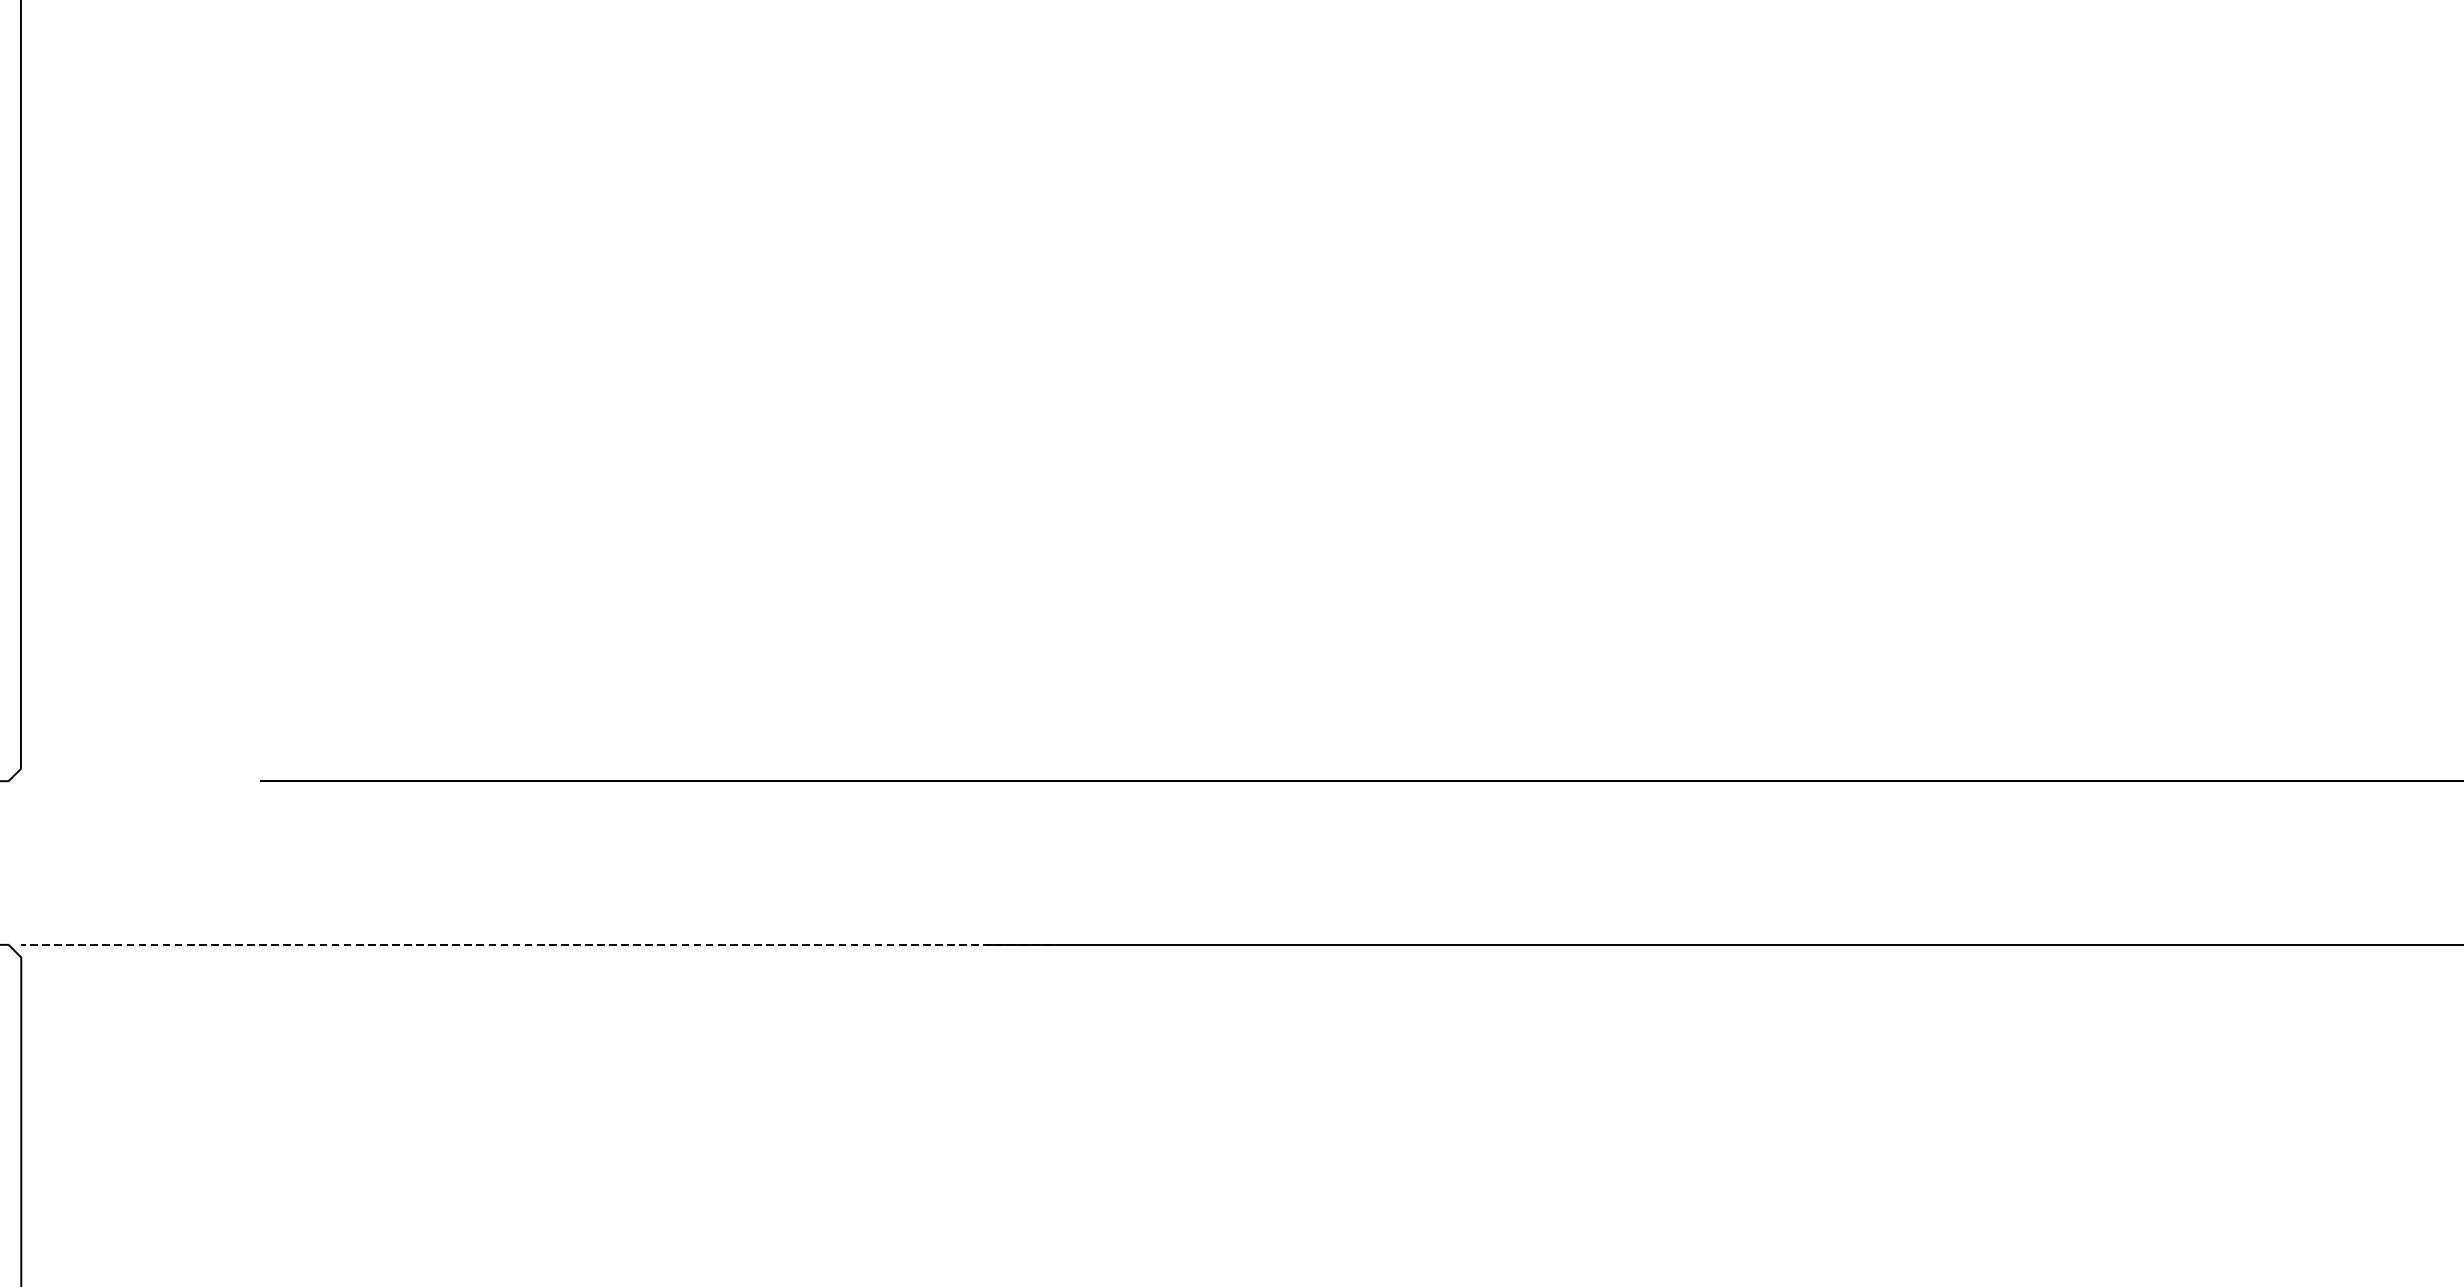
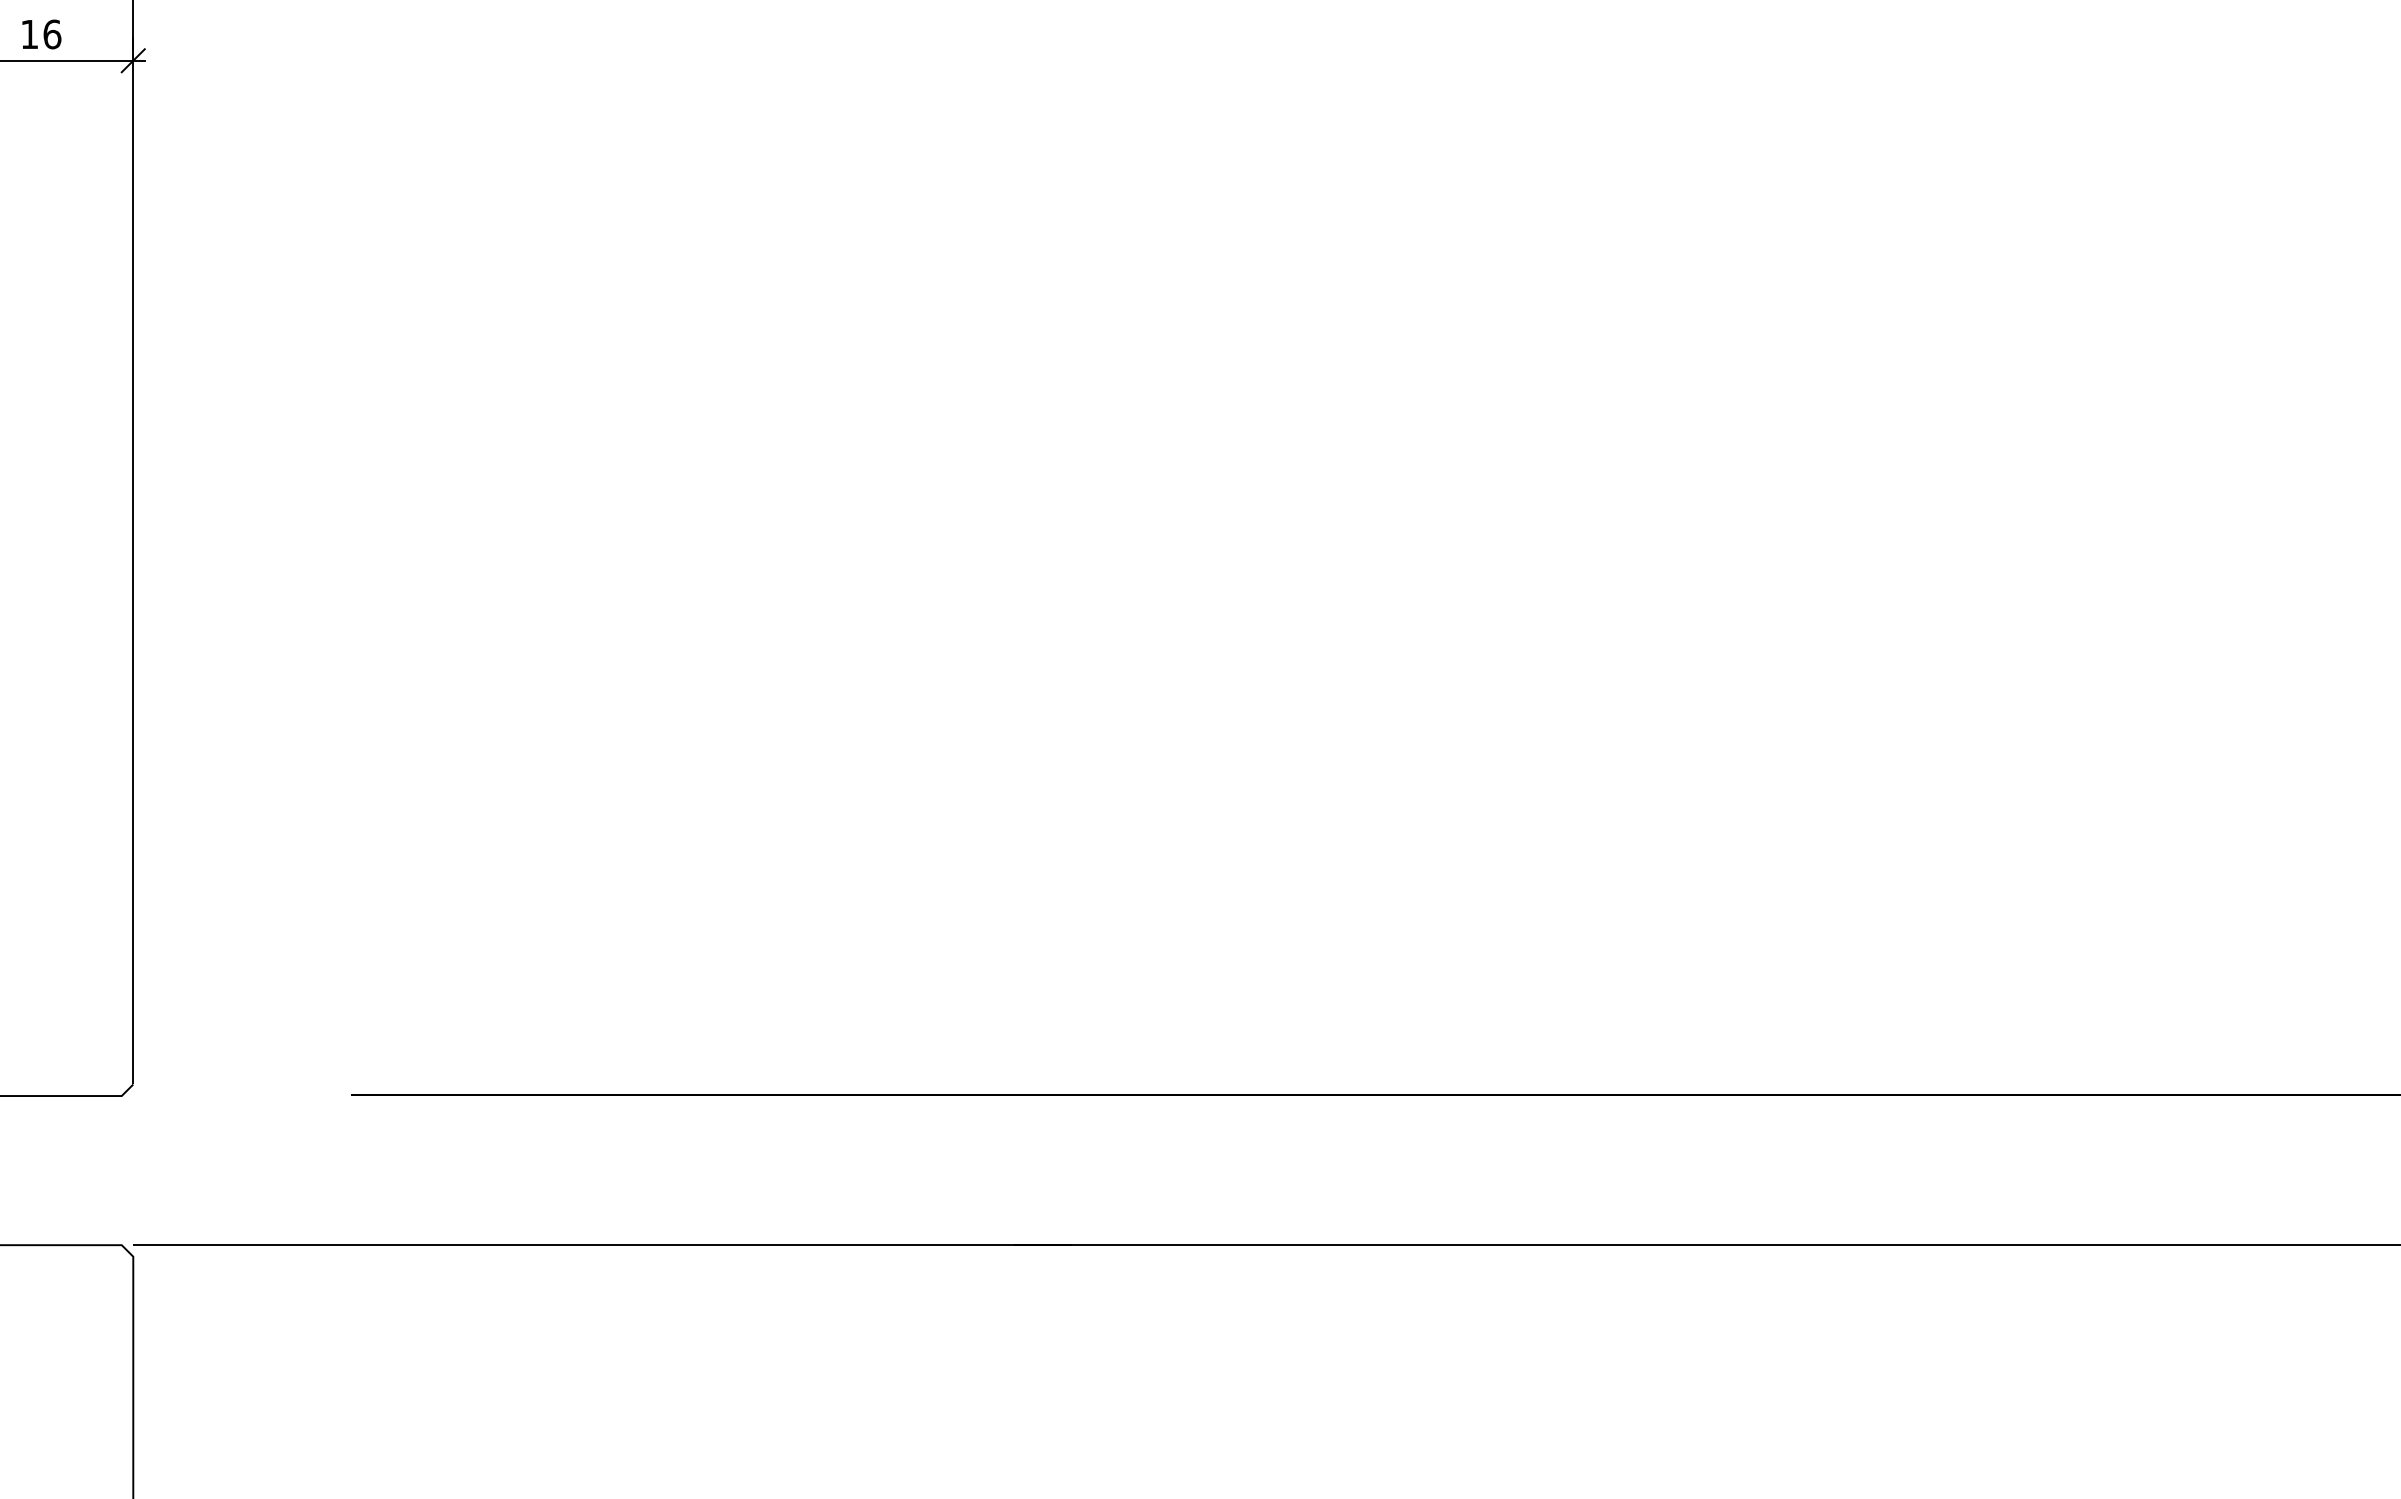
line: (535, 945) -> (602, 1245), dashed -> solid

